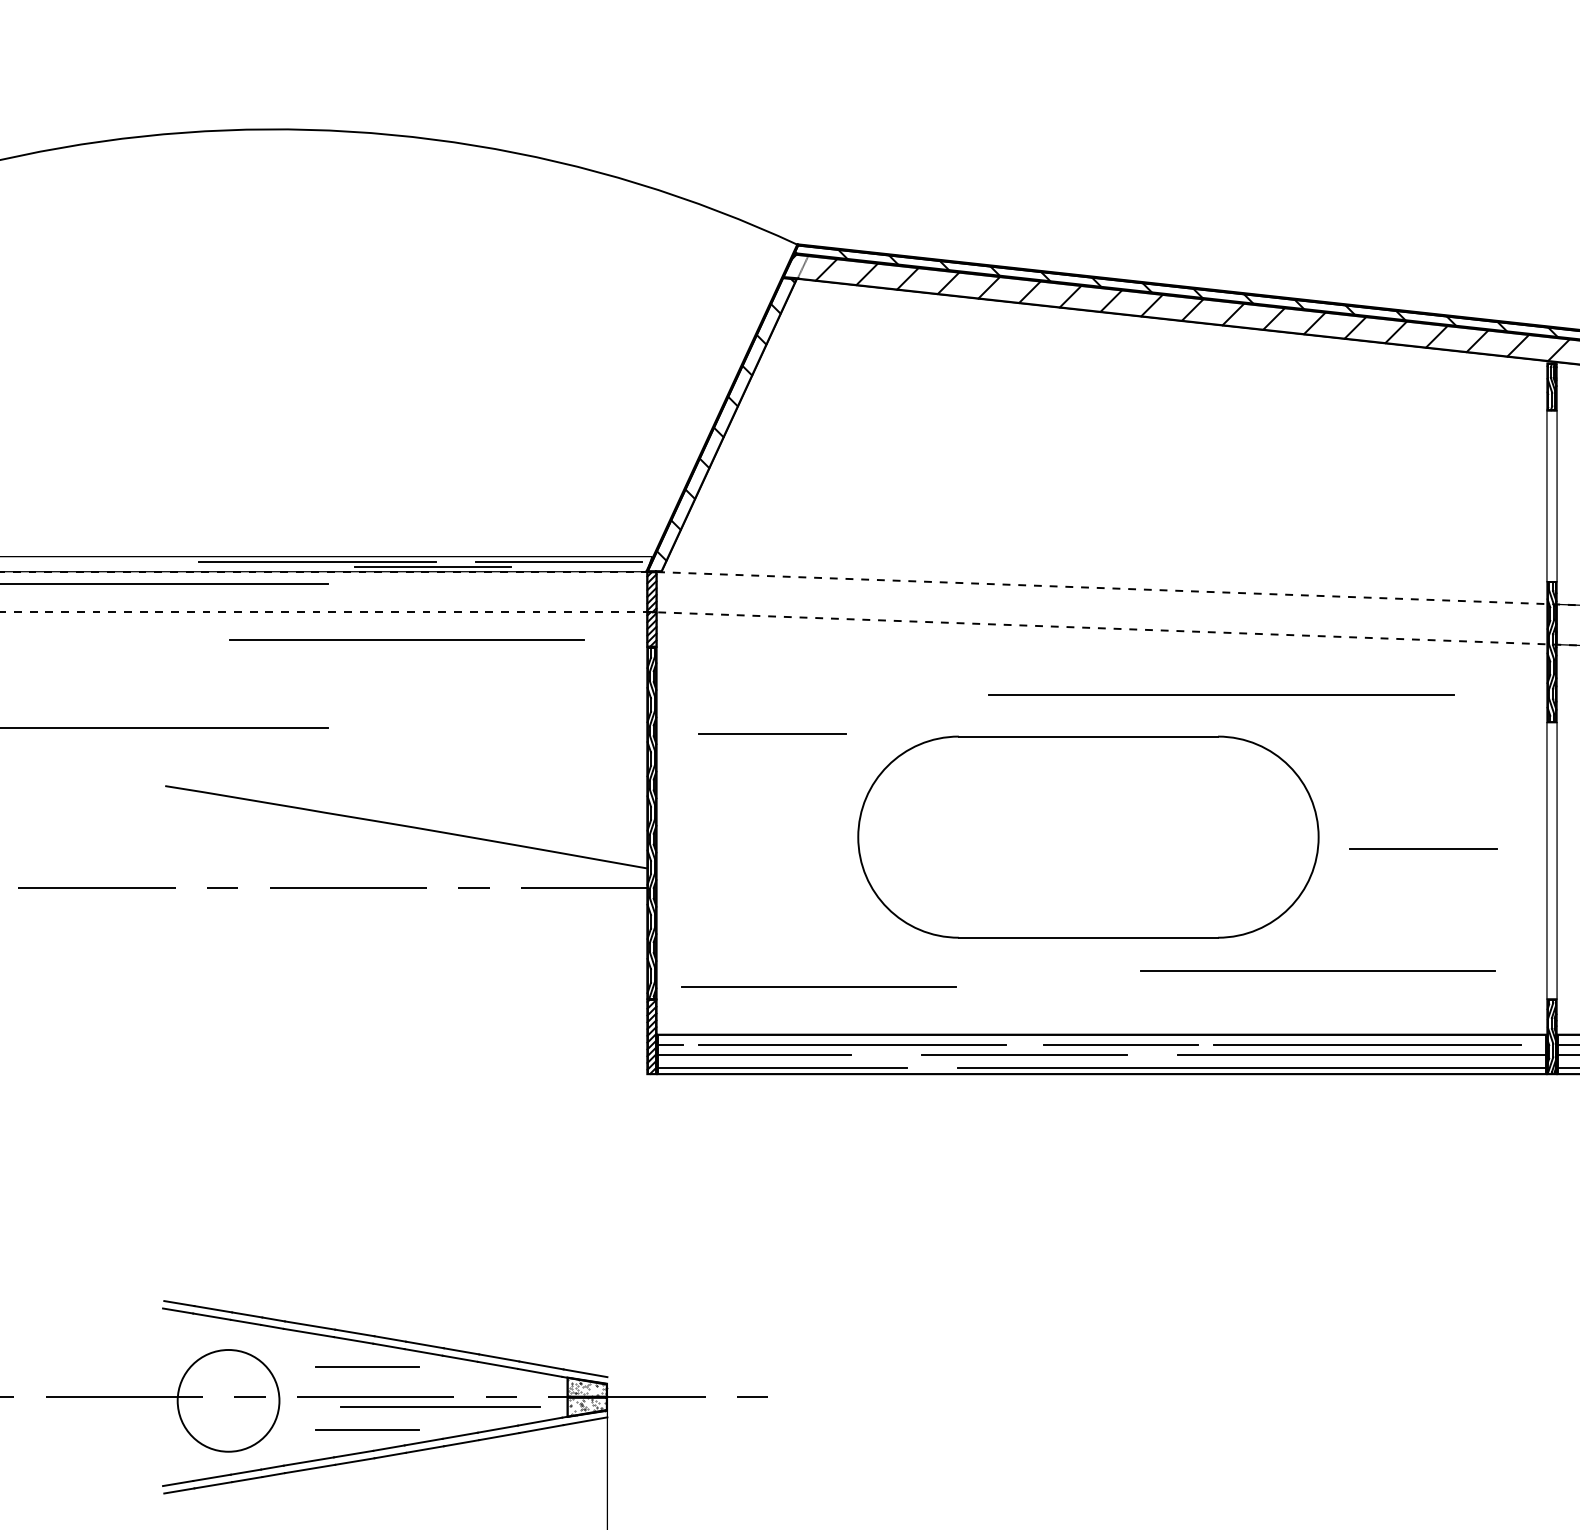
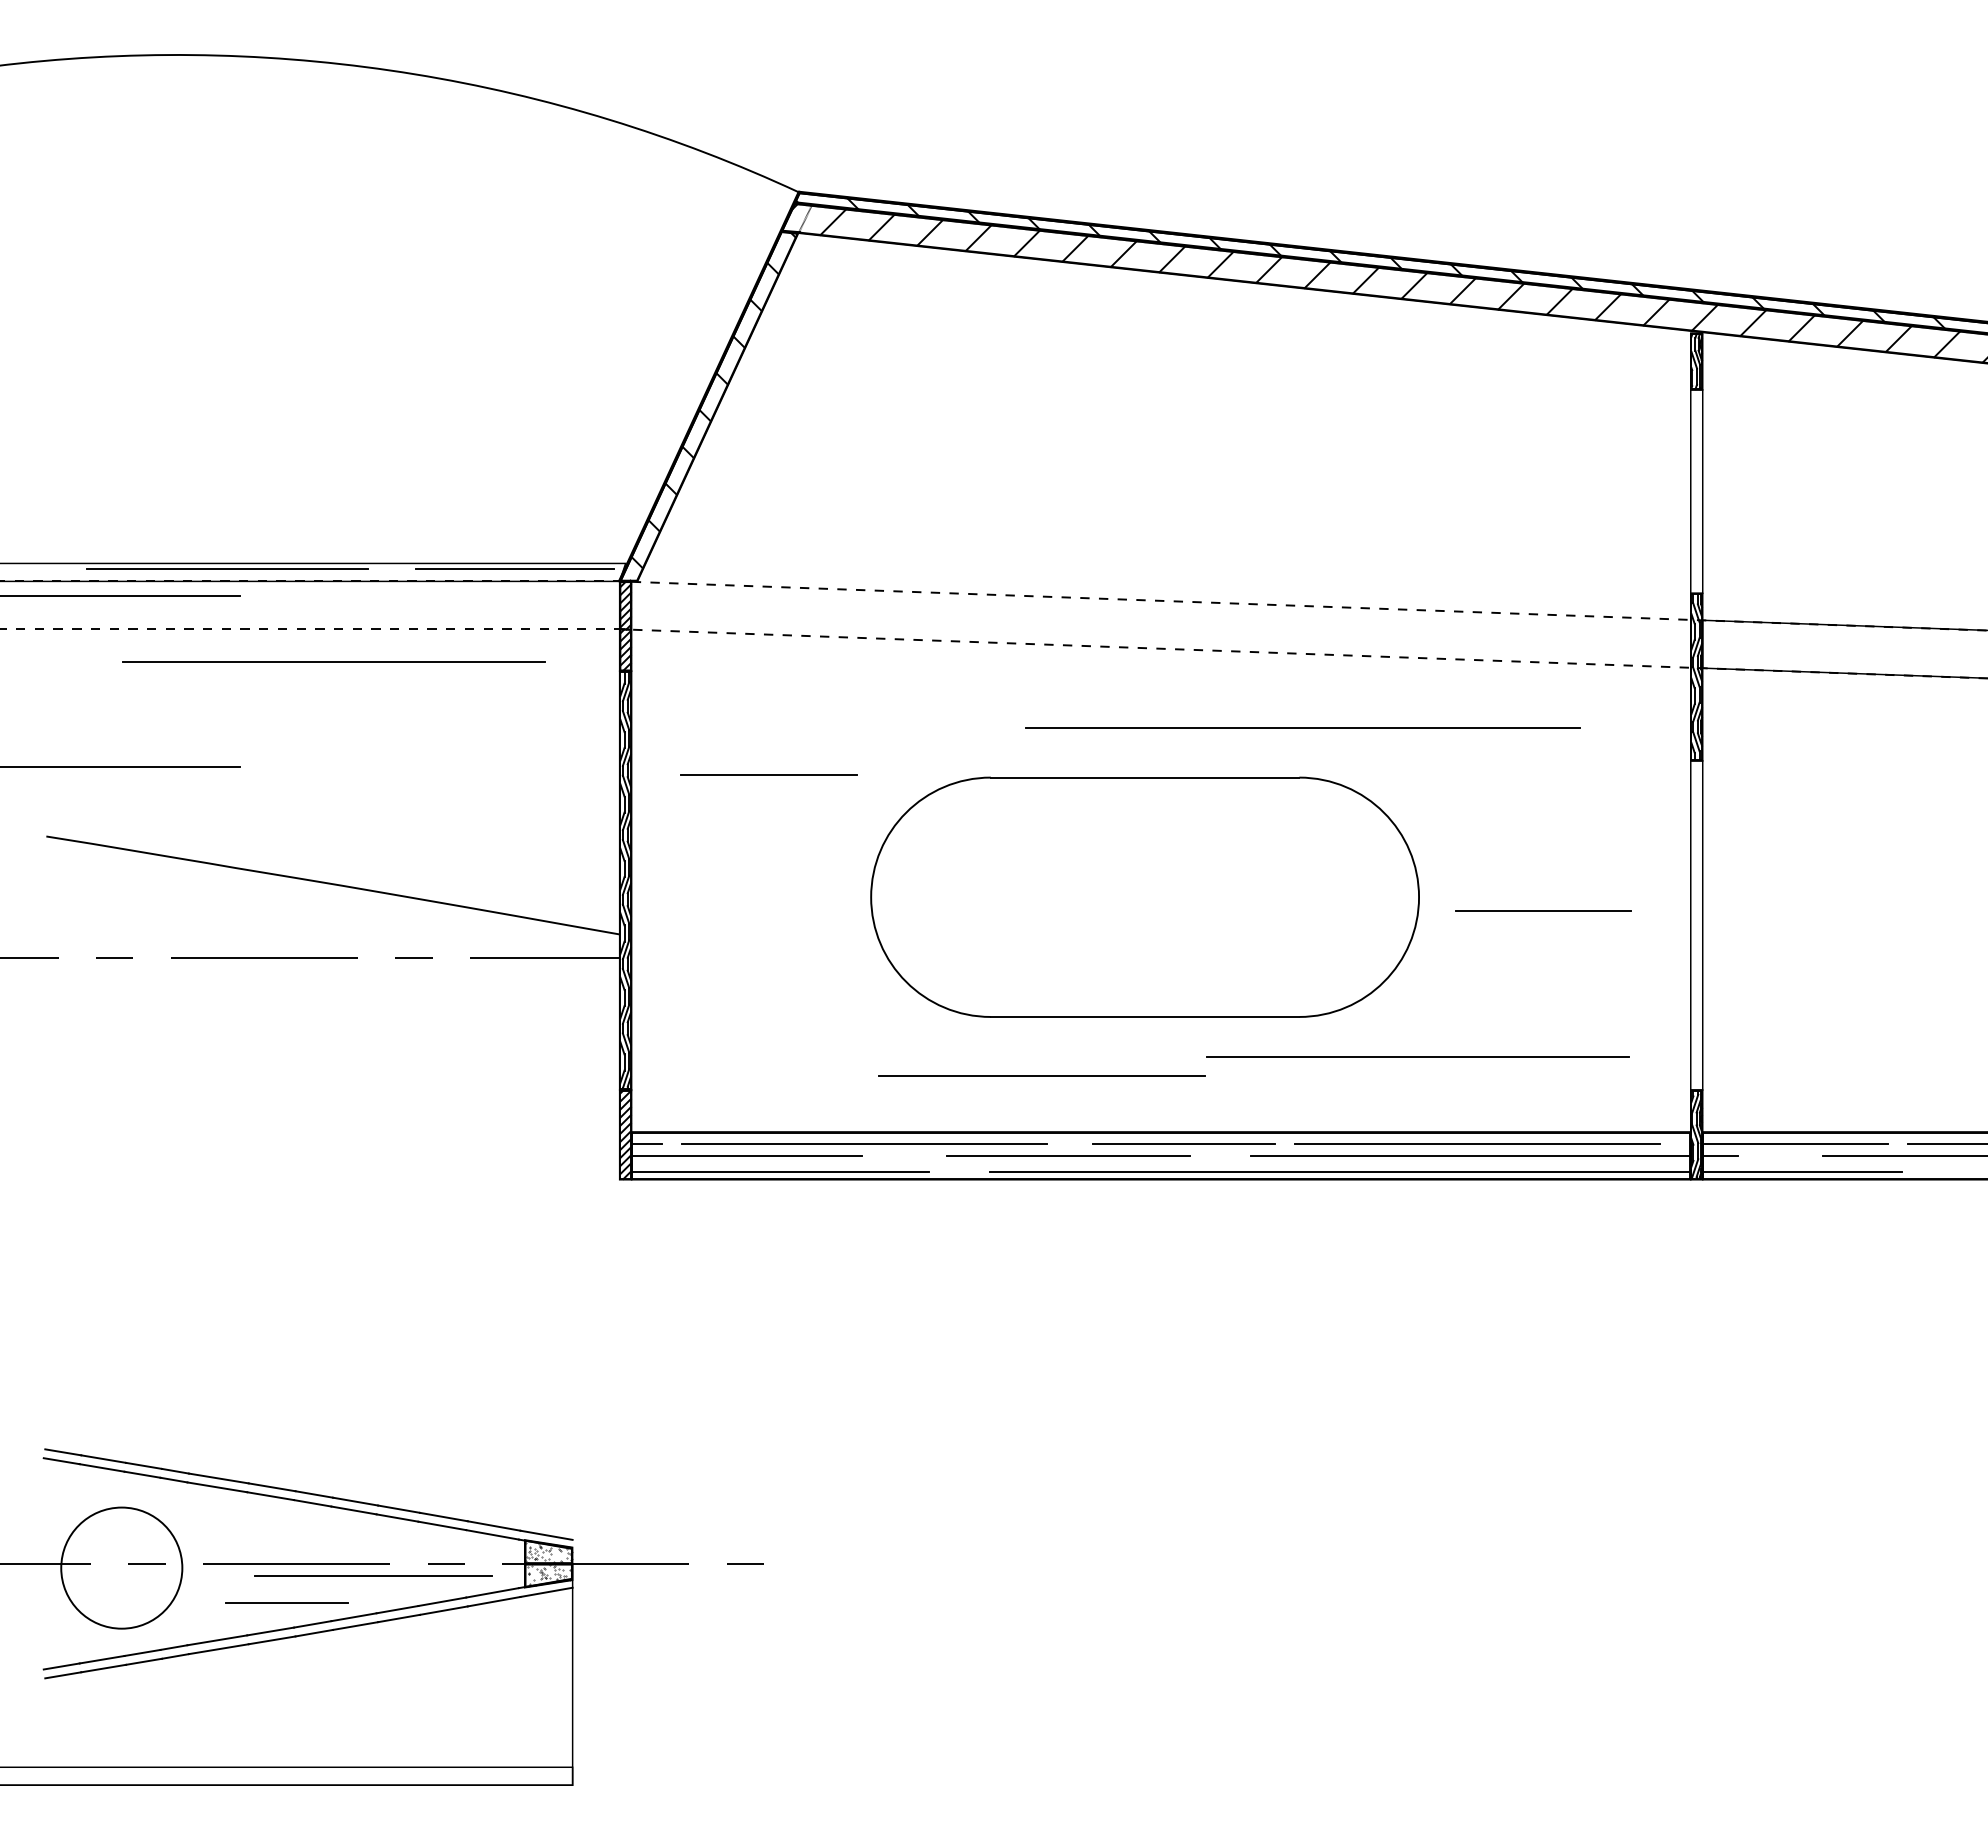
line: (433, 566) -> (365, 575), removed
line: (819, 986) -> (1041, 1075), moved
line: (366, 1366) -> (286, 1527), removed

